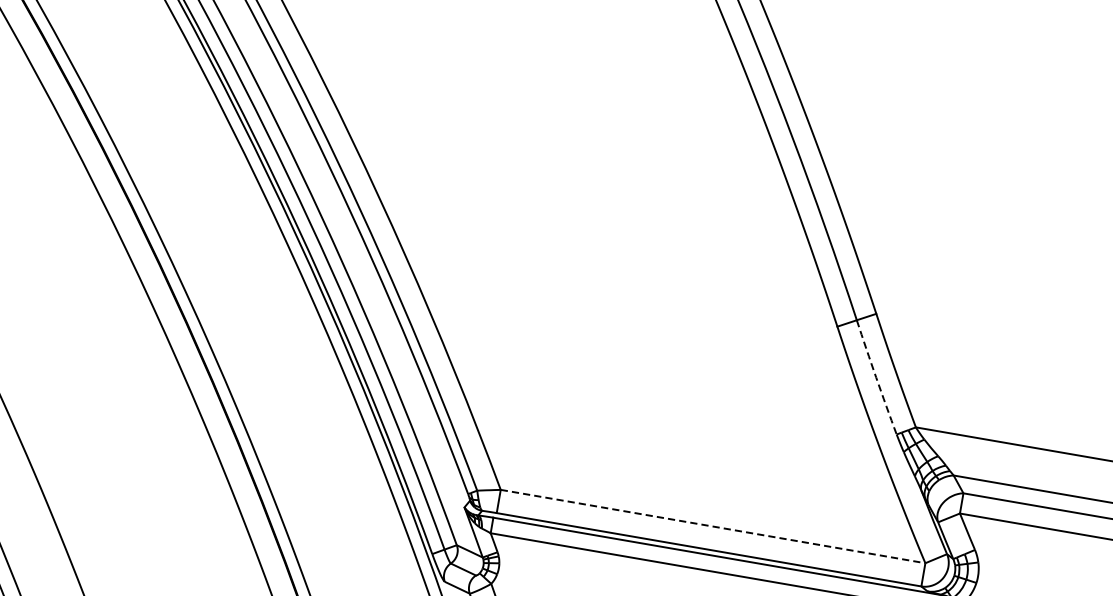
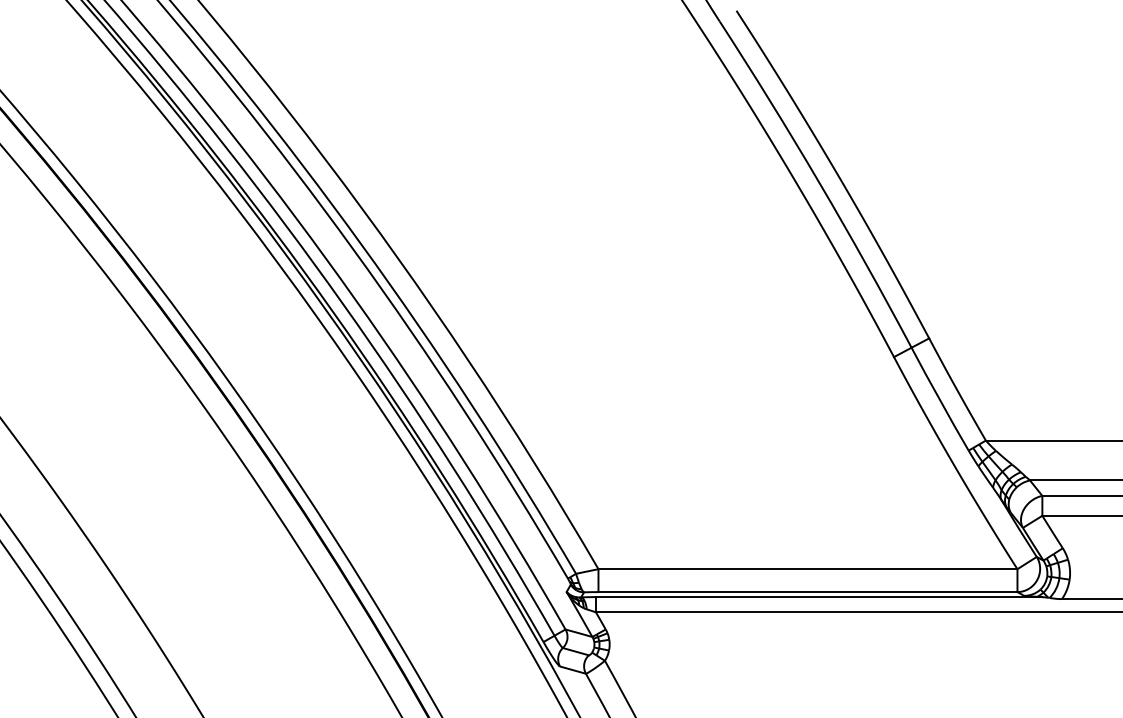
arc: (876, 377) -> (939, 399), dashed -> solid
line: (713, 526) -> (808, 569), dashed -> solid

